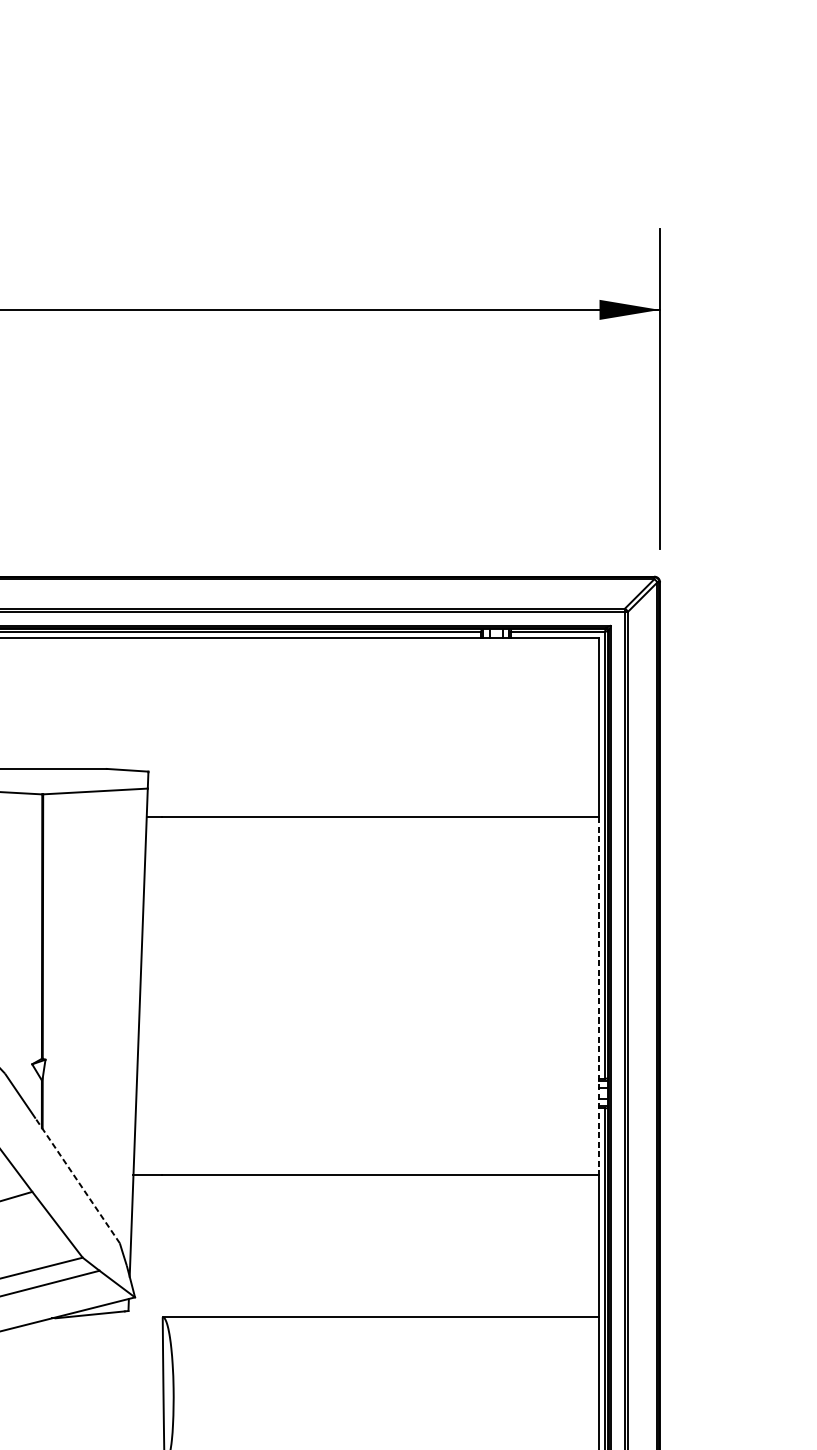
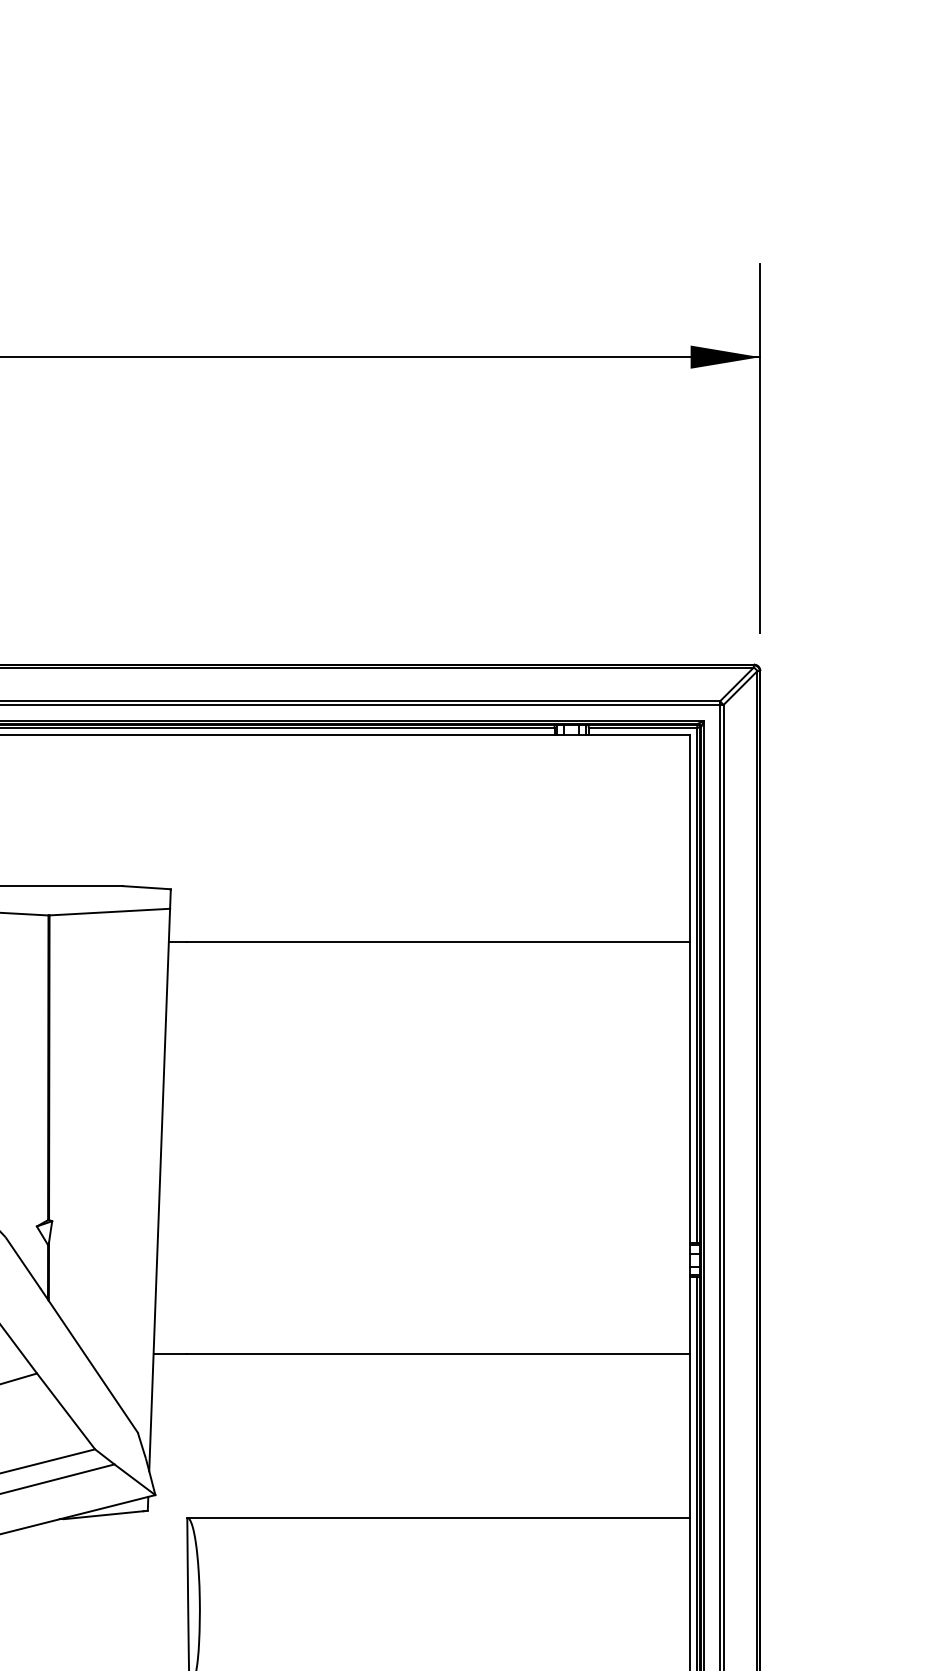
line: (598, 996) -> (689, 1148), dashed -> solid
line: (77, 1180) -> (89, 1360), dashed -> solid

